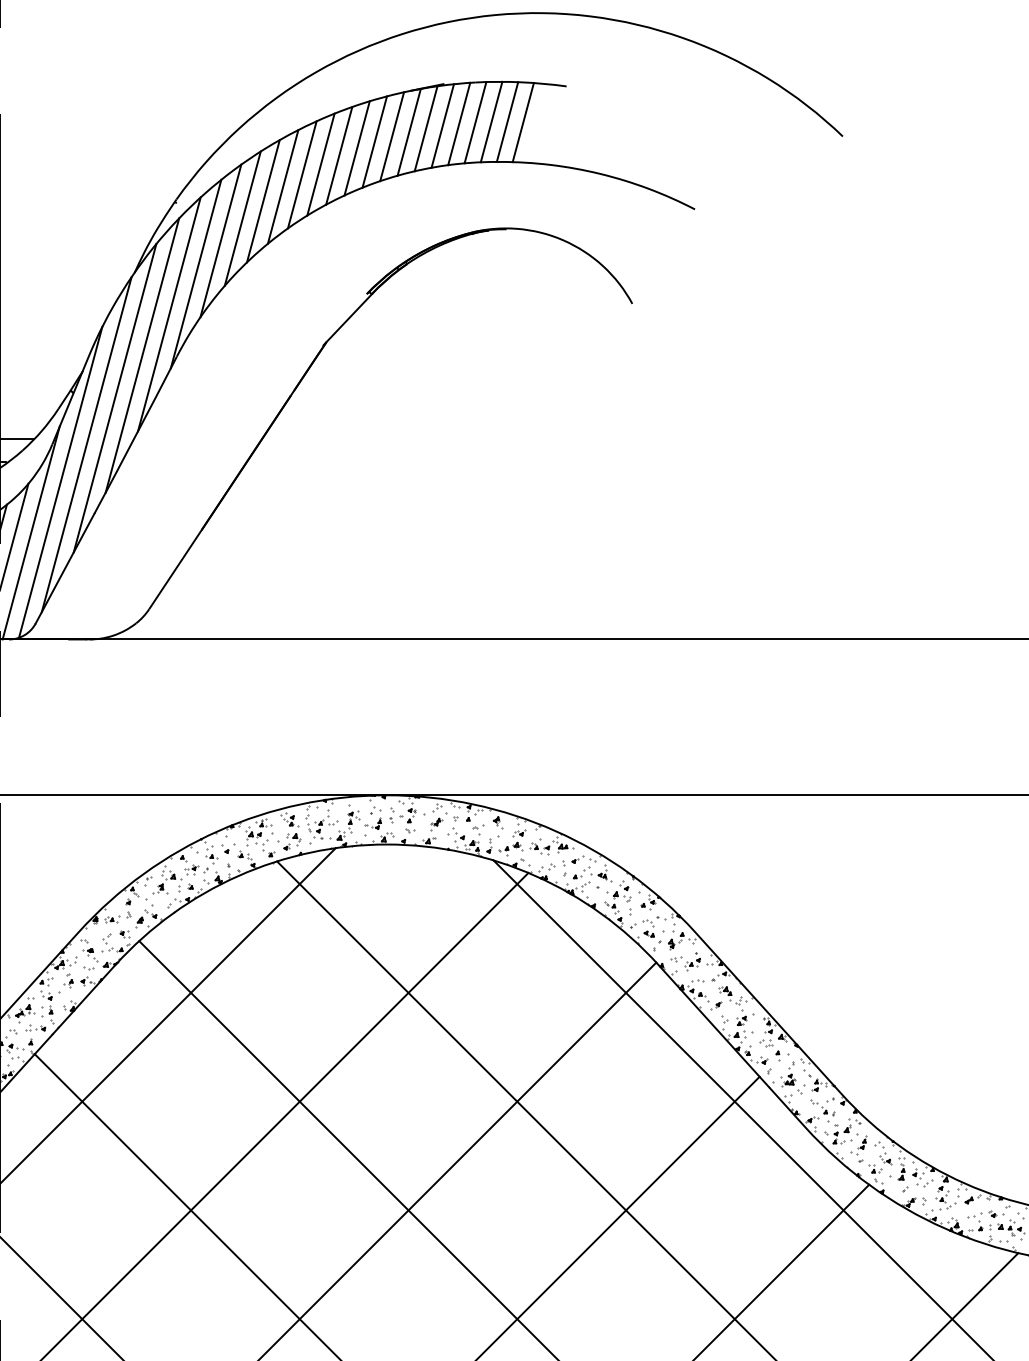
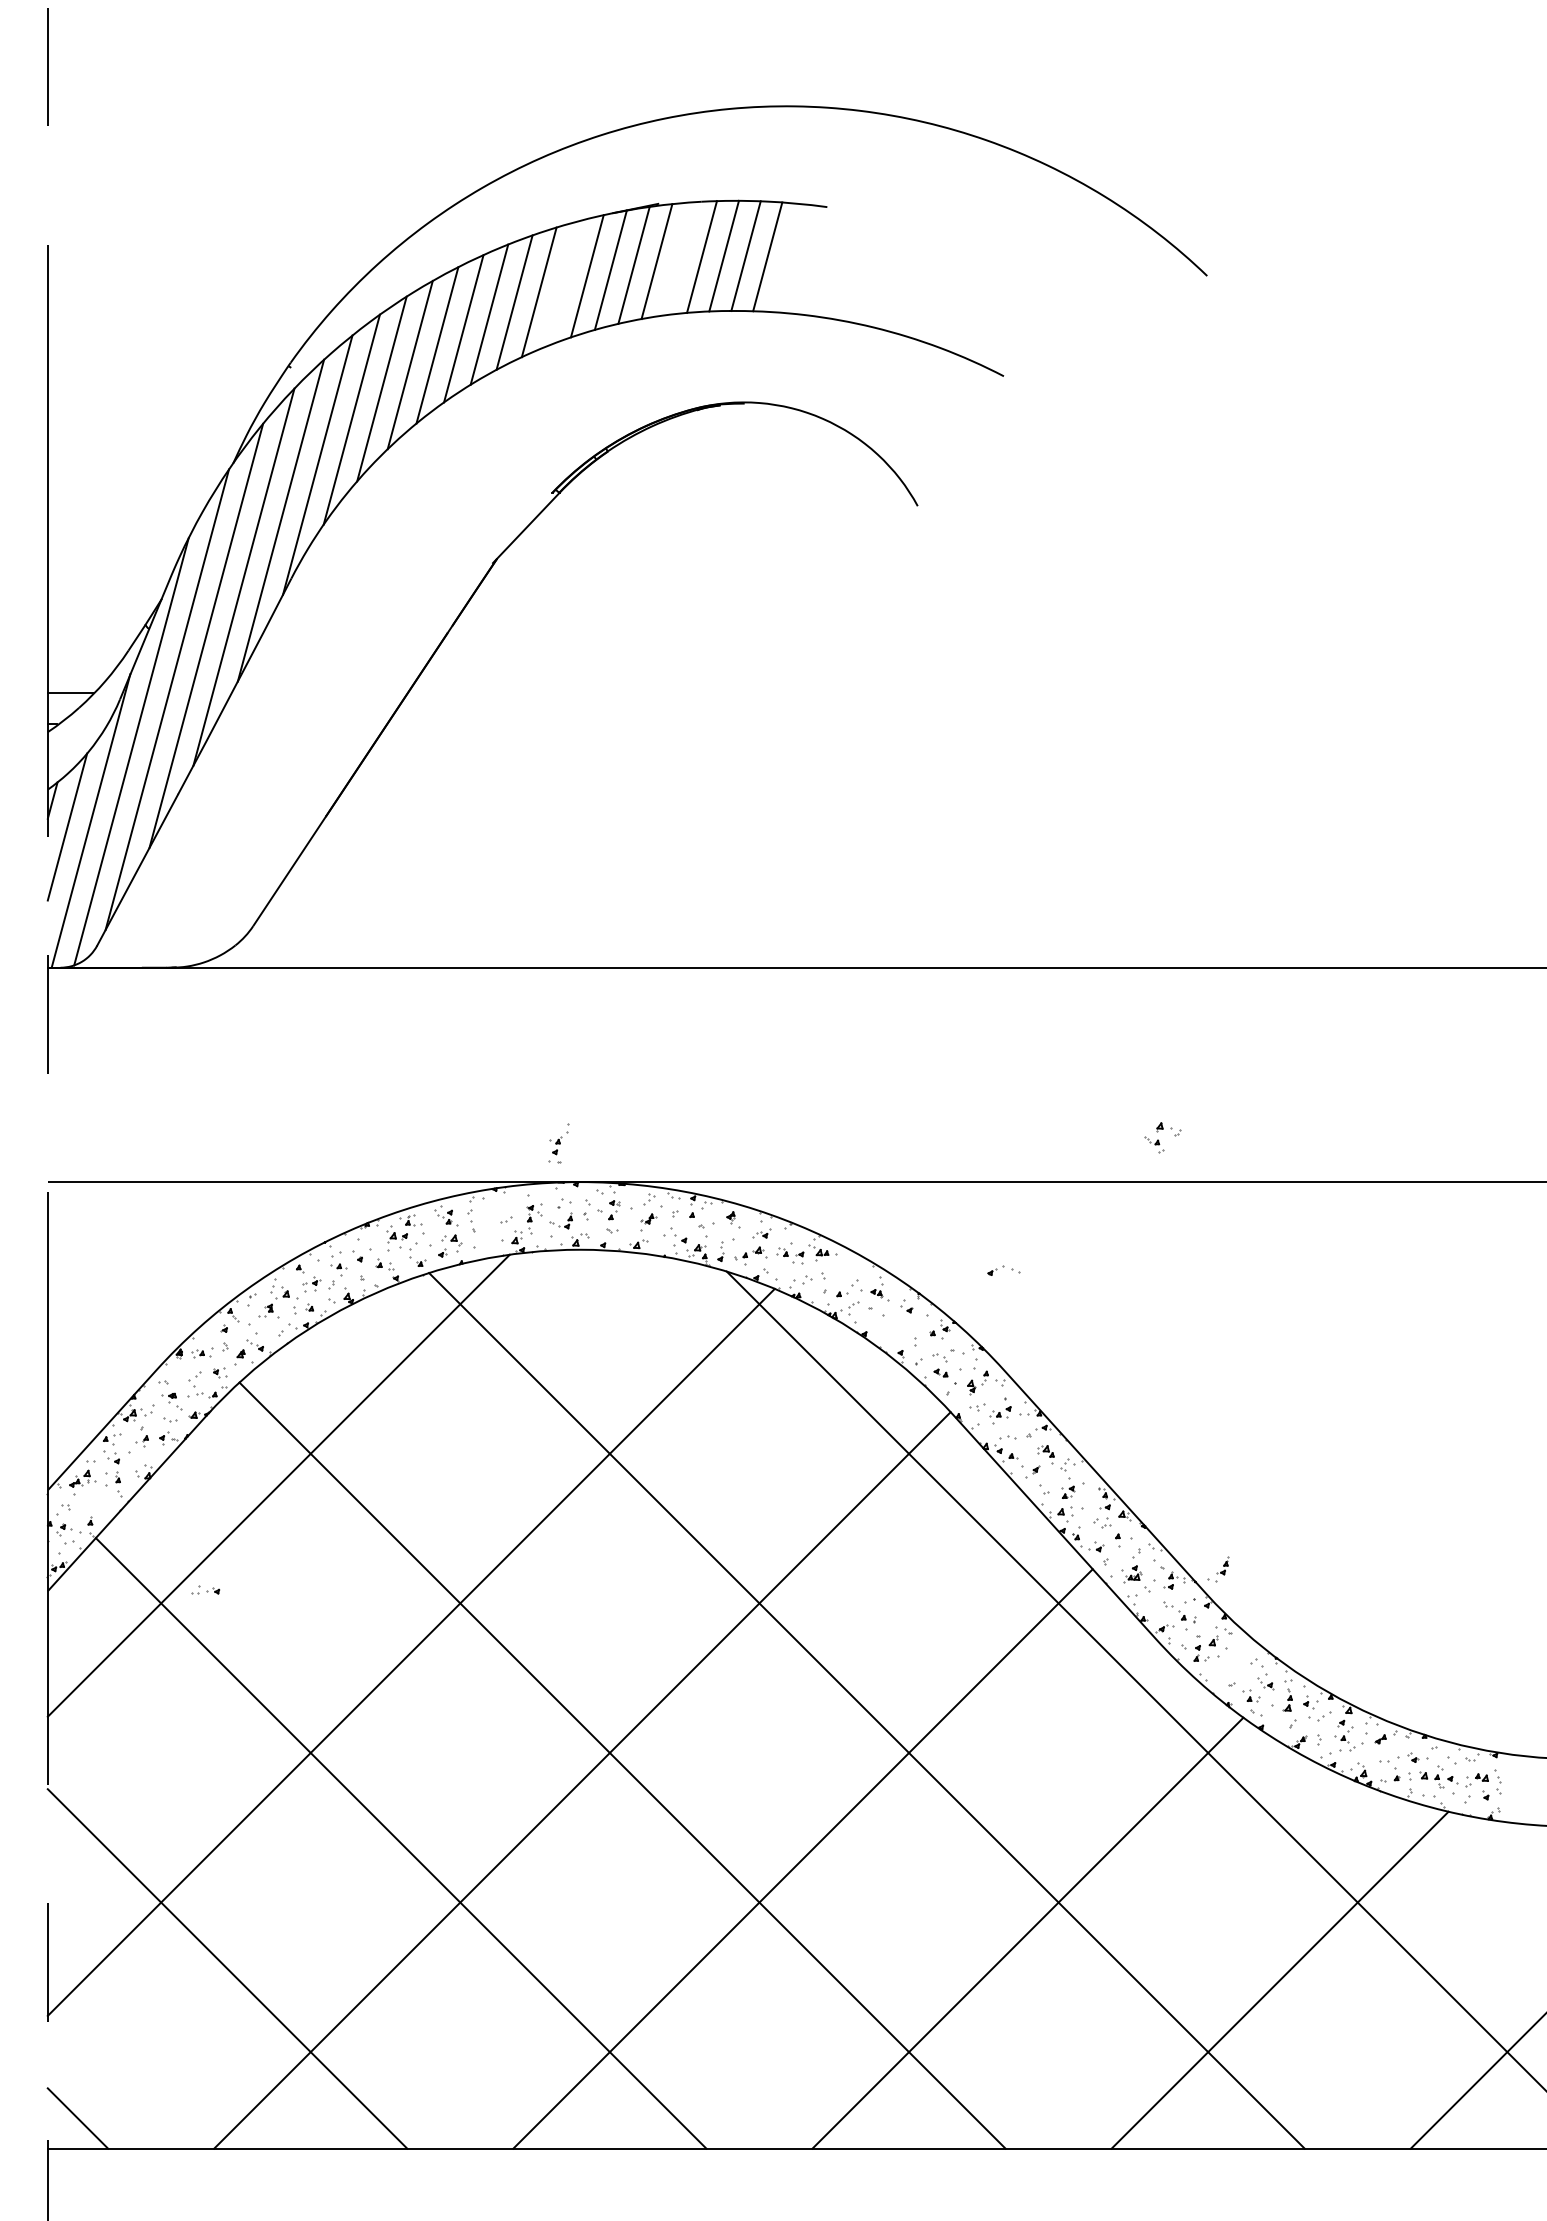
line: (459, 123) -> (679, 258), removed
line: (374, 141) -> (563, 283), removed
part: (320, 824) -> (558, 1143), moved
part: (583, 859) -> (1003, 1270), moved
part: (617, 902) -> (1162, 1137), moved
part: (35, 1027) -> (205, 1589), moved
part: (859, 1145) -> (1218, 1569), moved

